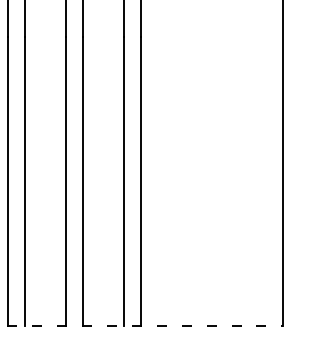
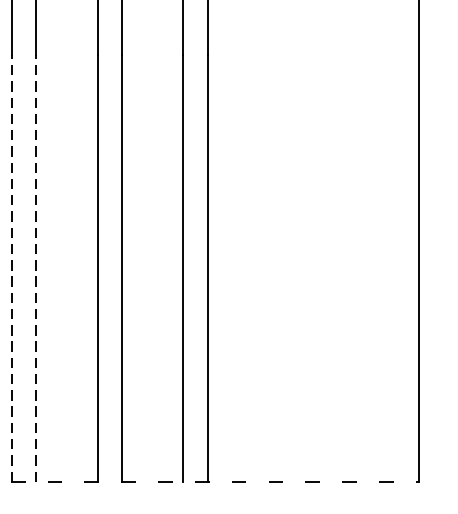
line: (7, 181) -> (11, 268), solid -> dashed
line: (24, 181) -> (36, 268), solid -> dashed

